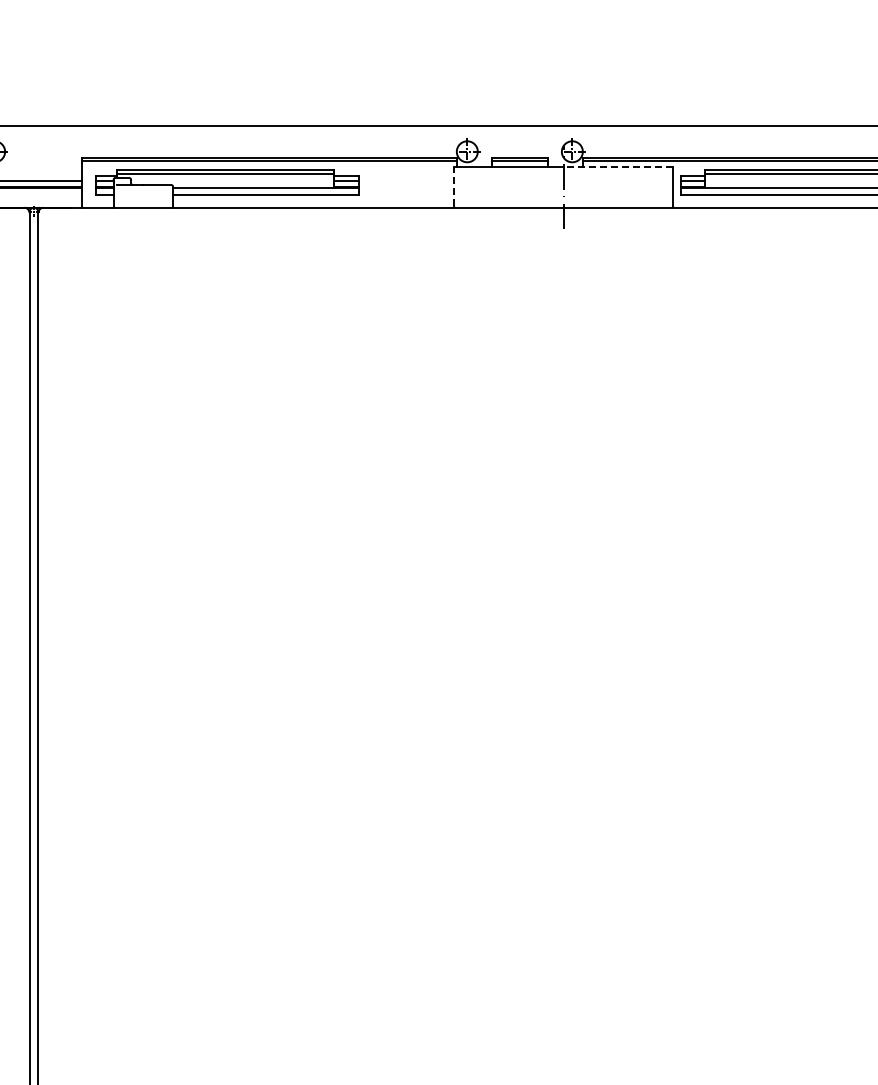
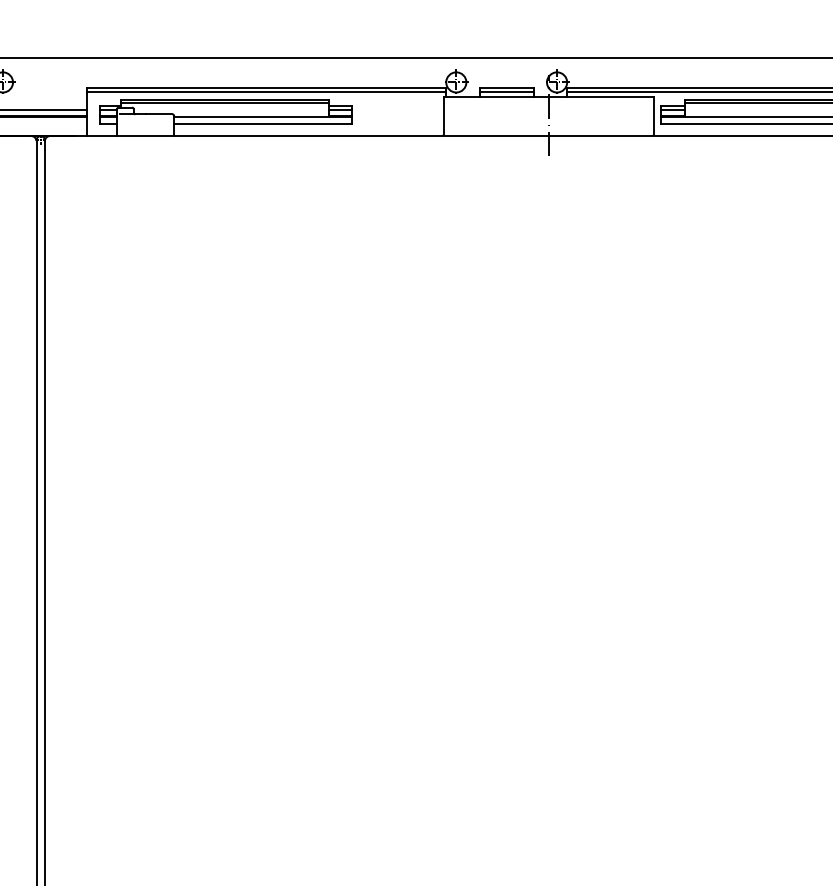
line: (618, 167) -> (601, 97), dashed -> solid
line: (454, 186) -> (444, 115), dashed -> solid

